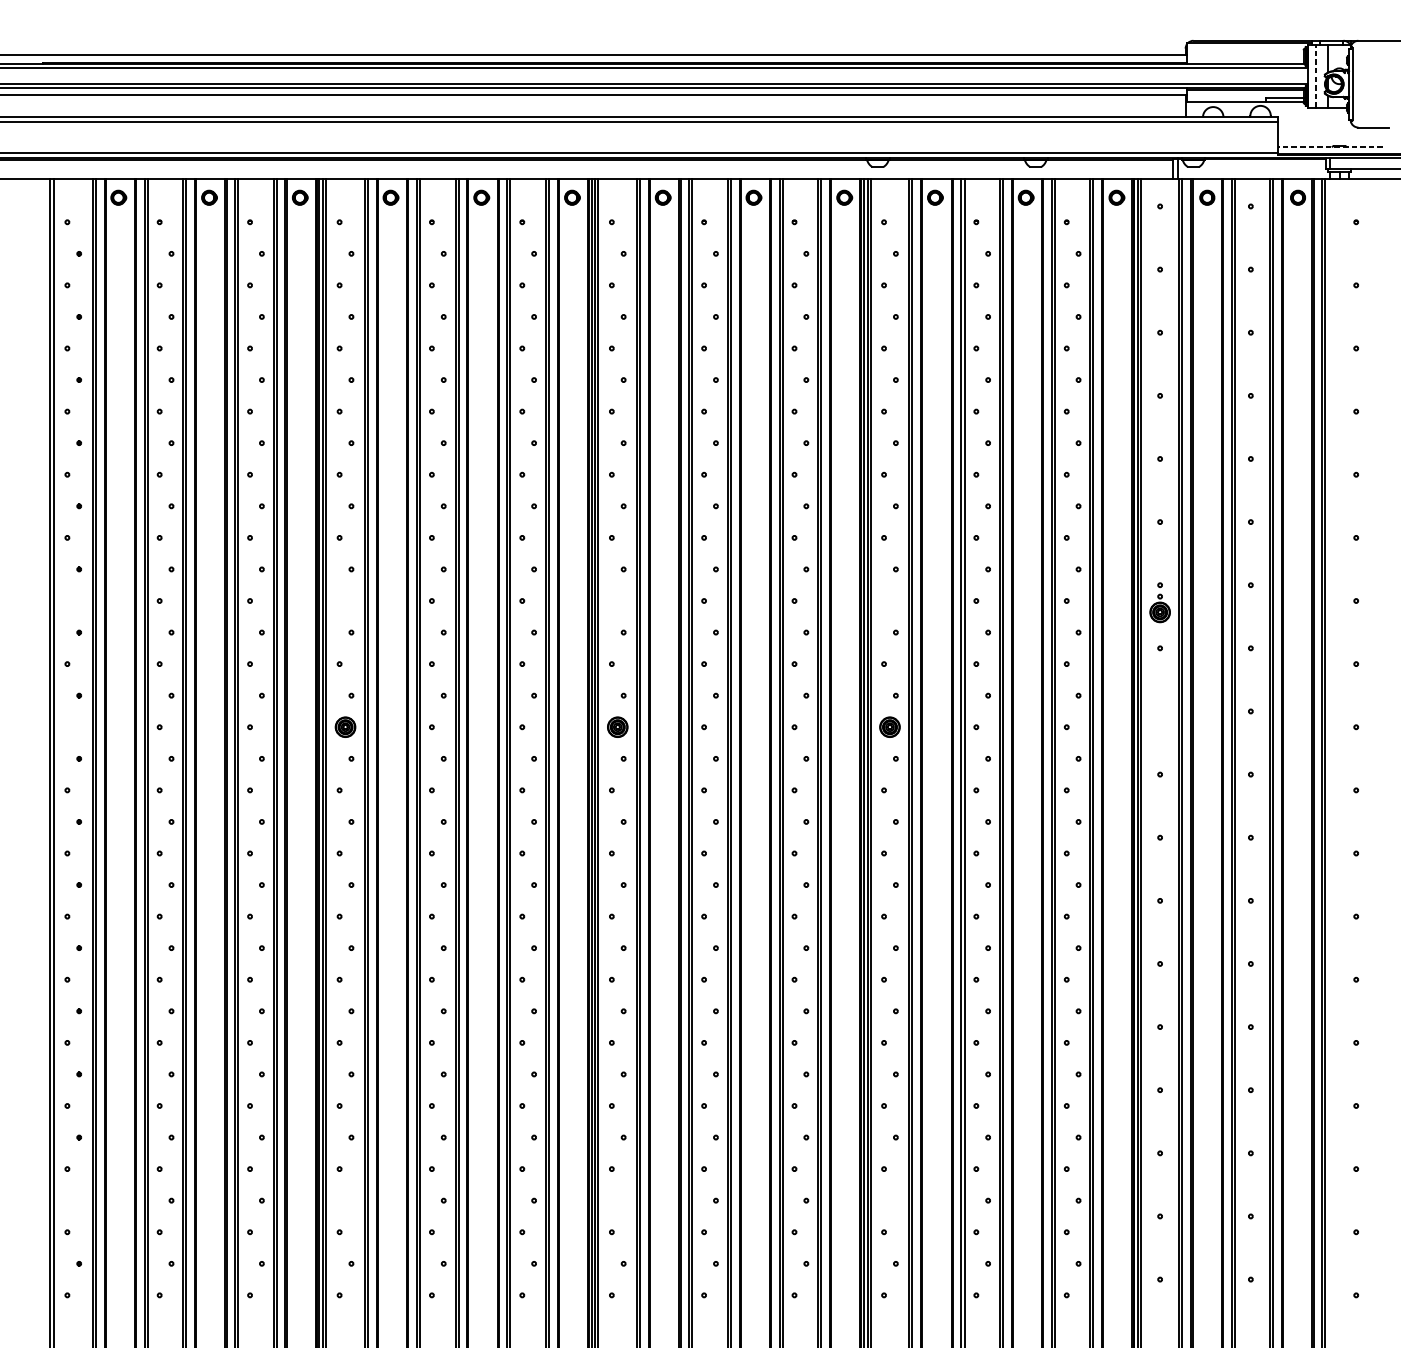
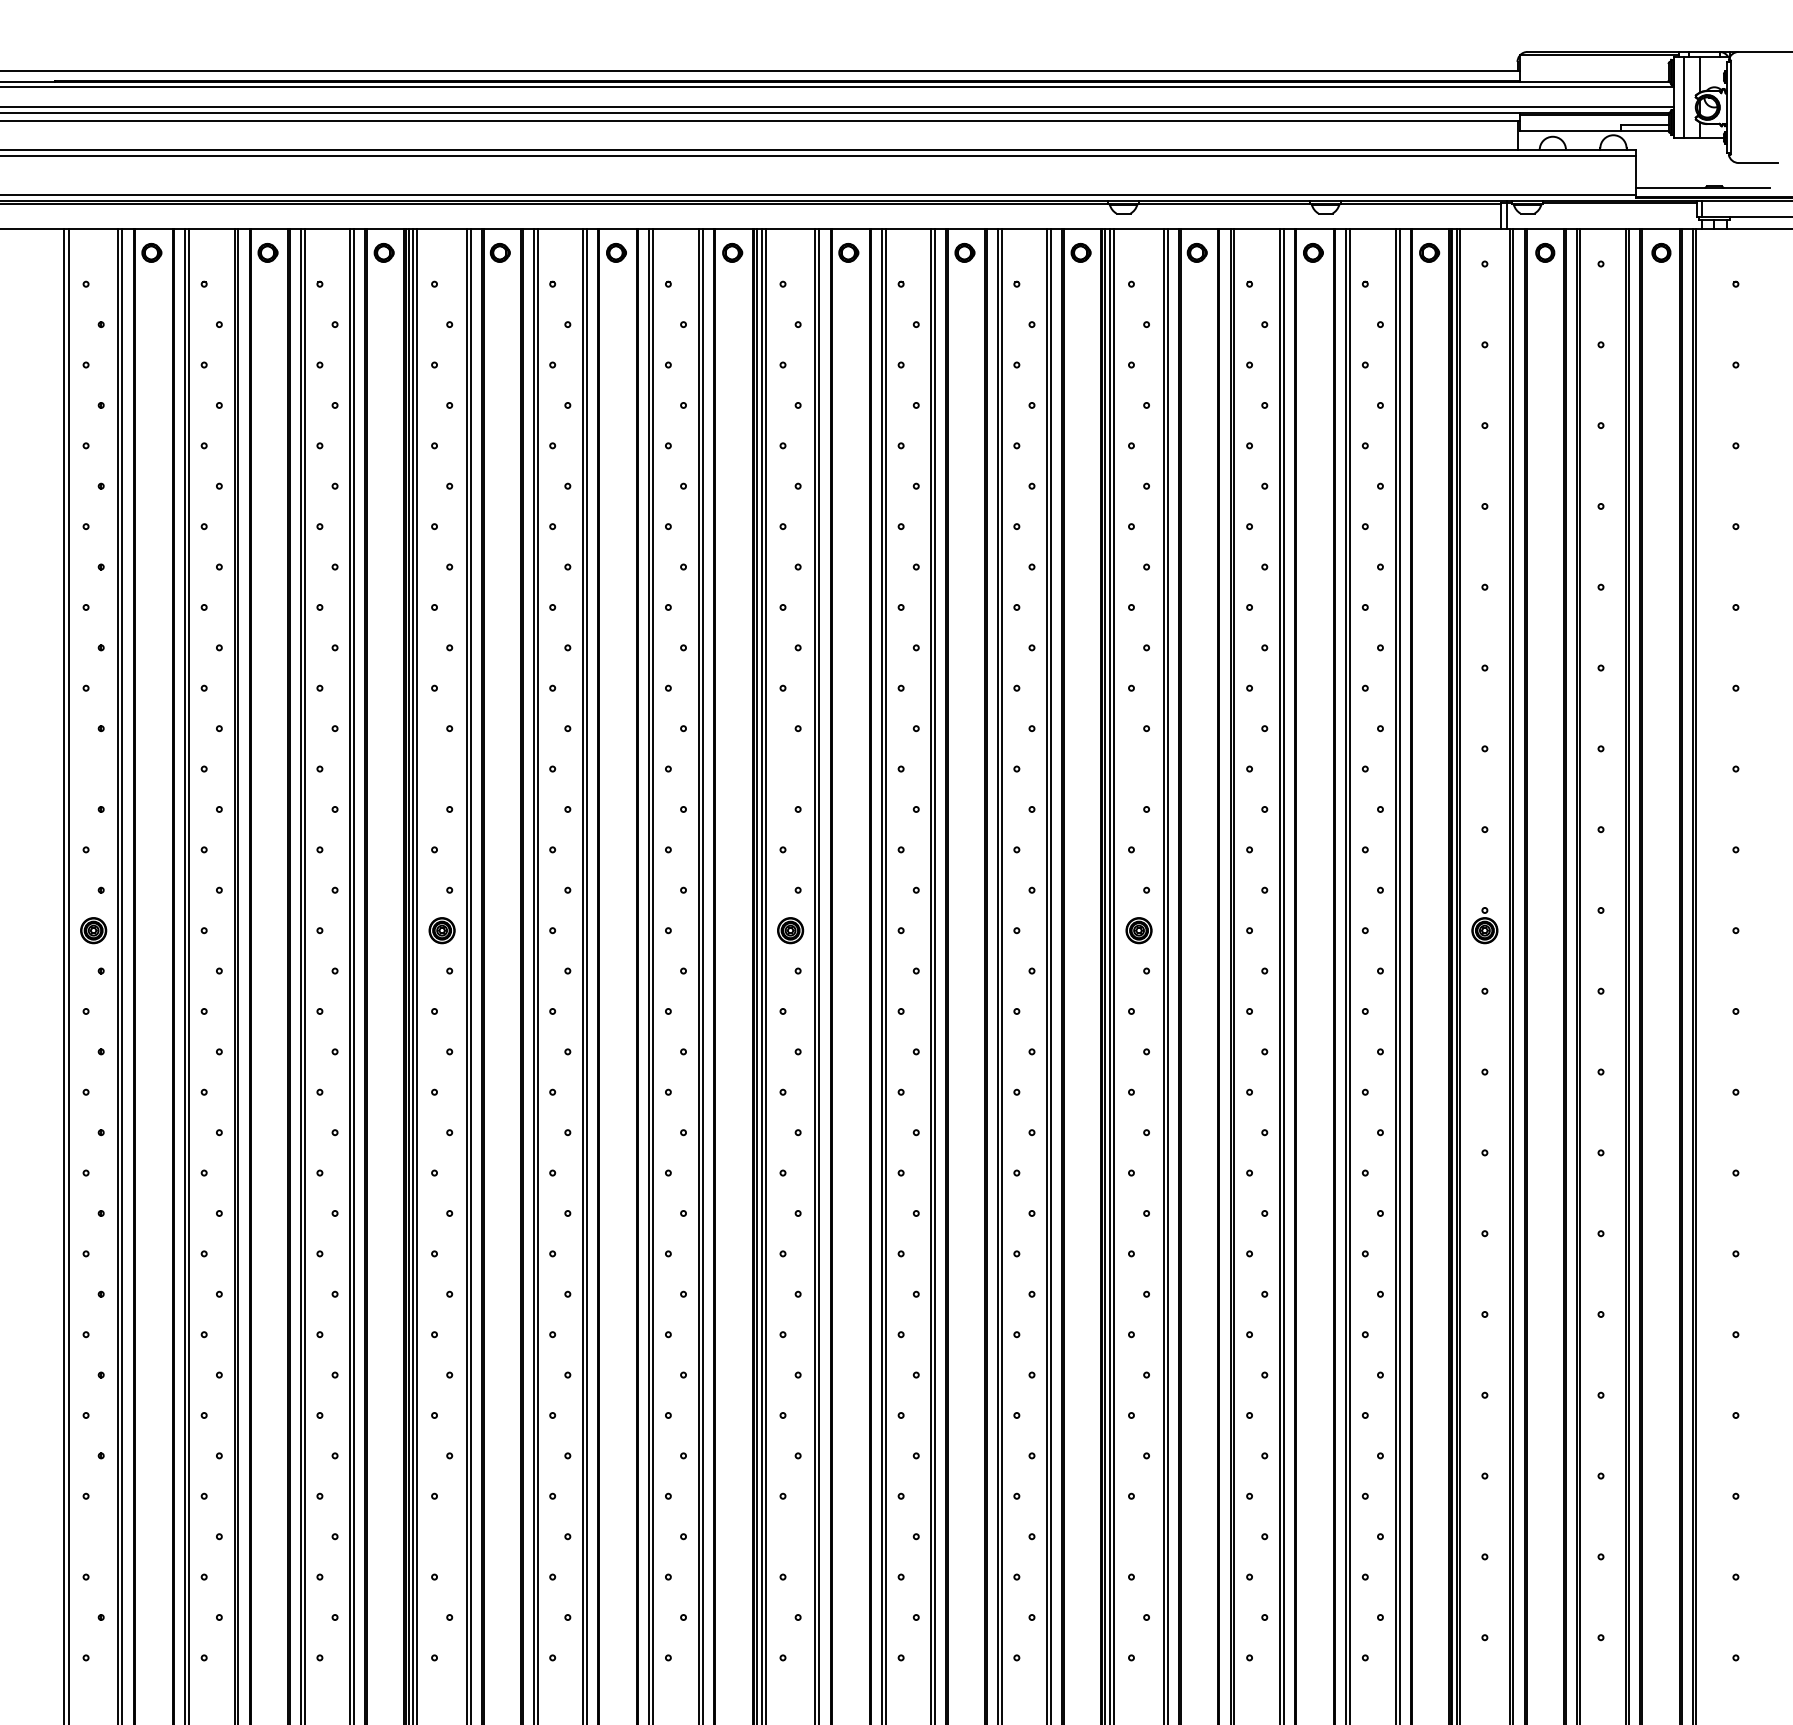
line: (1316, 75) -> (1684, 96), dashed -> solid
line: (1330, 147) -> (1703, 188), dashed -> solid
part: (1159, 608) -> (1484, 925), moved
part: (73, 727) -> (93, 930), added

